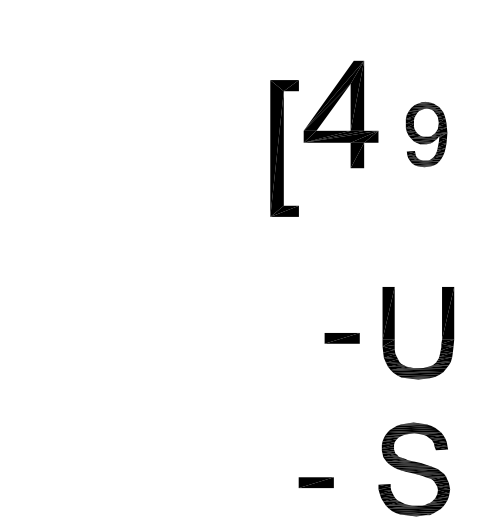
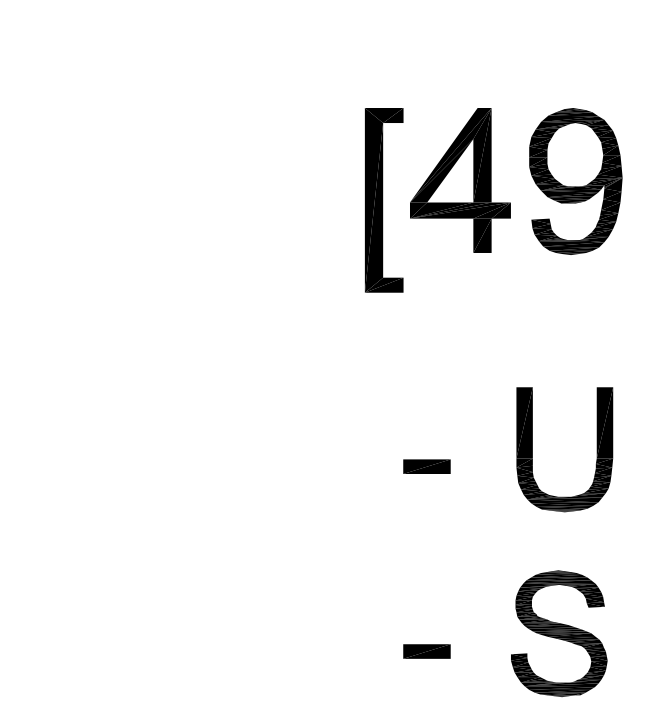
part: (341, 114) -> (460, 180), moved
part: (426, 134) -> (575, 181), size x1.67
part: (341, 338) -> (426, 466), moved

